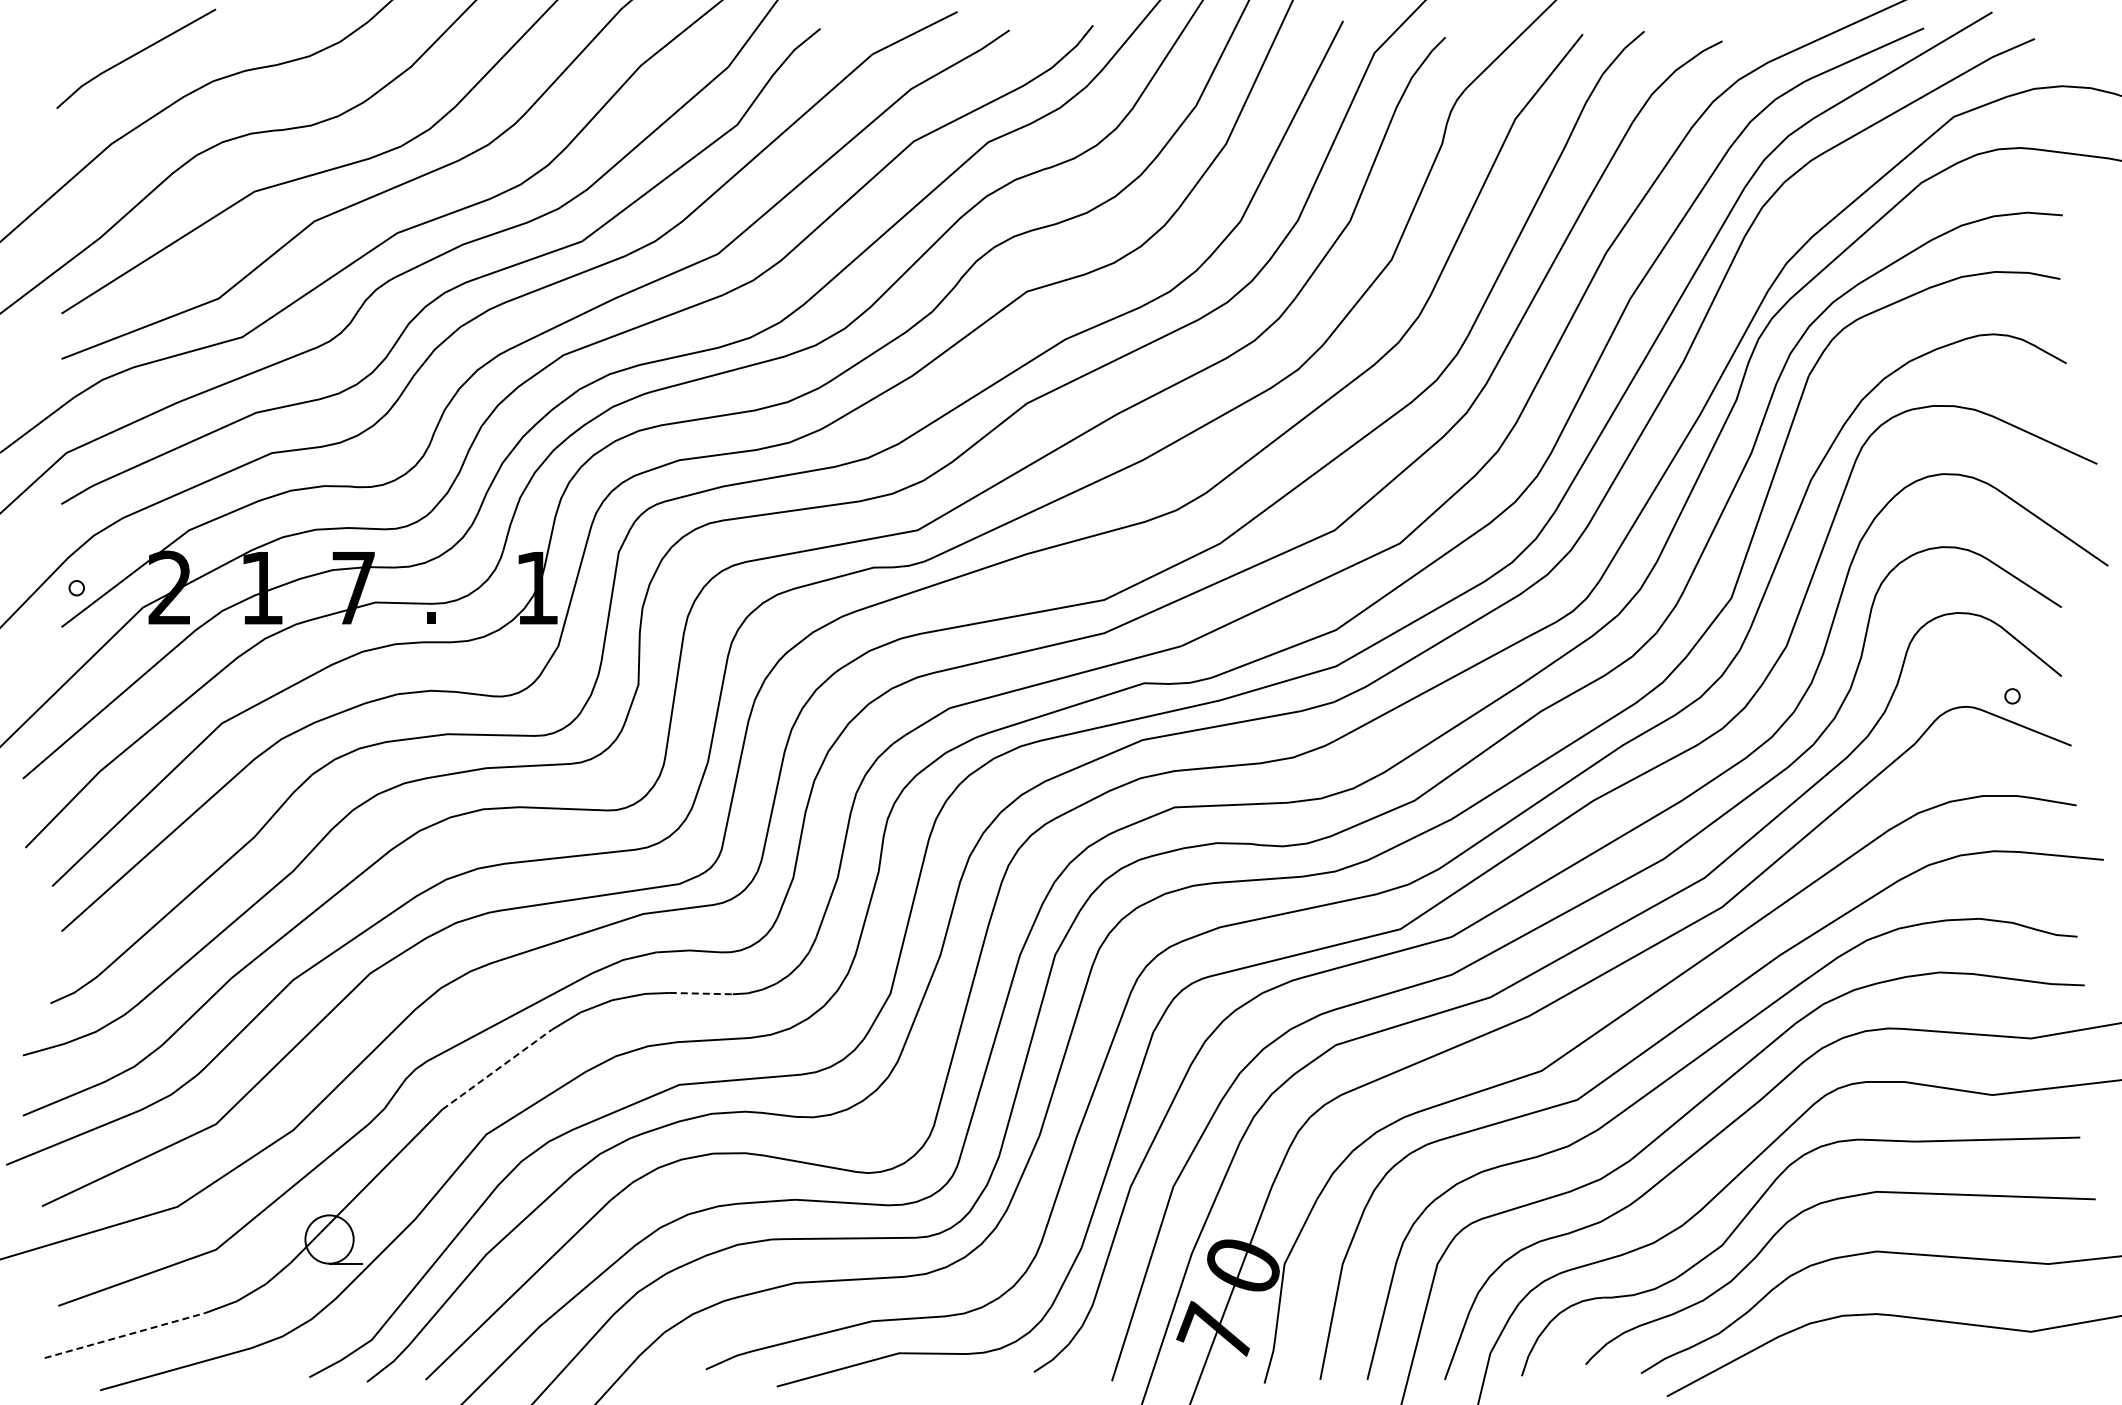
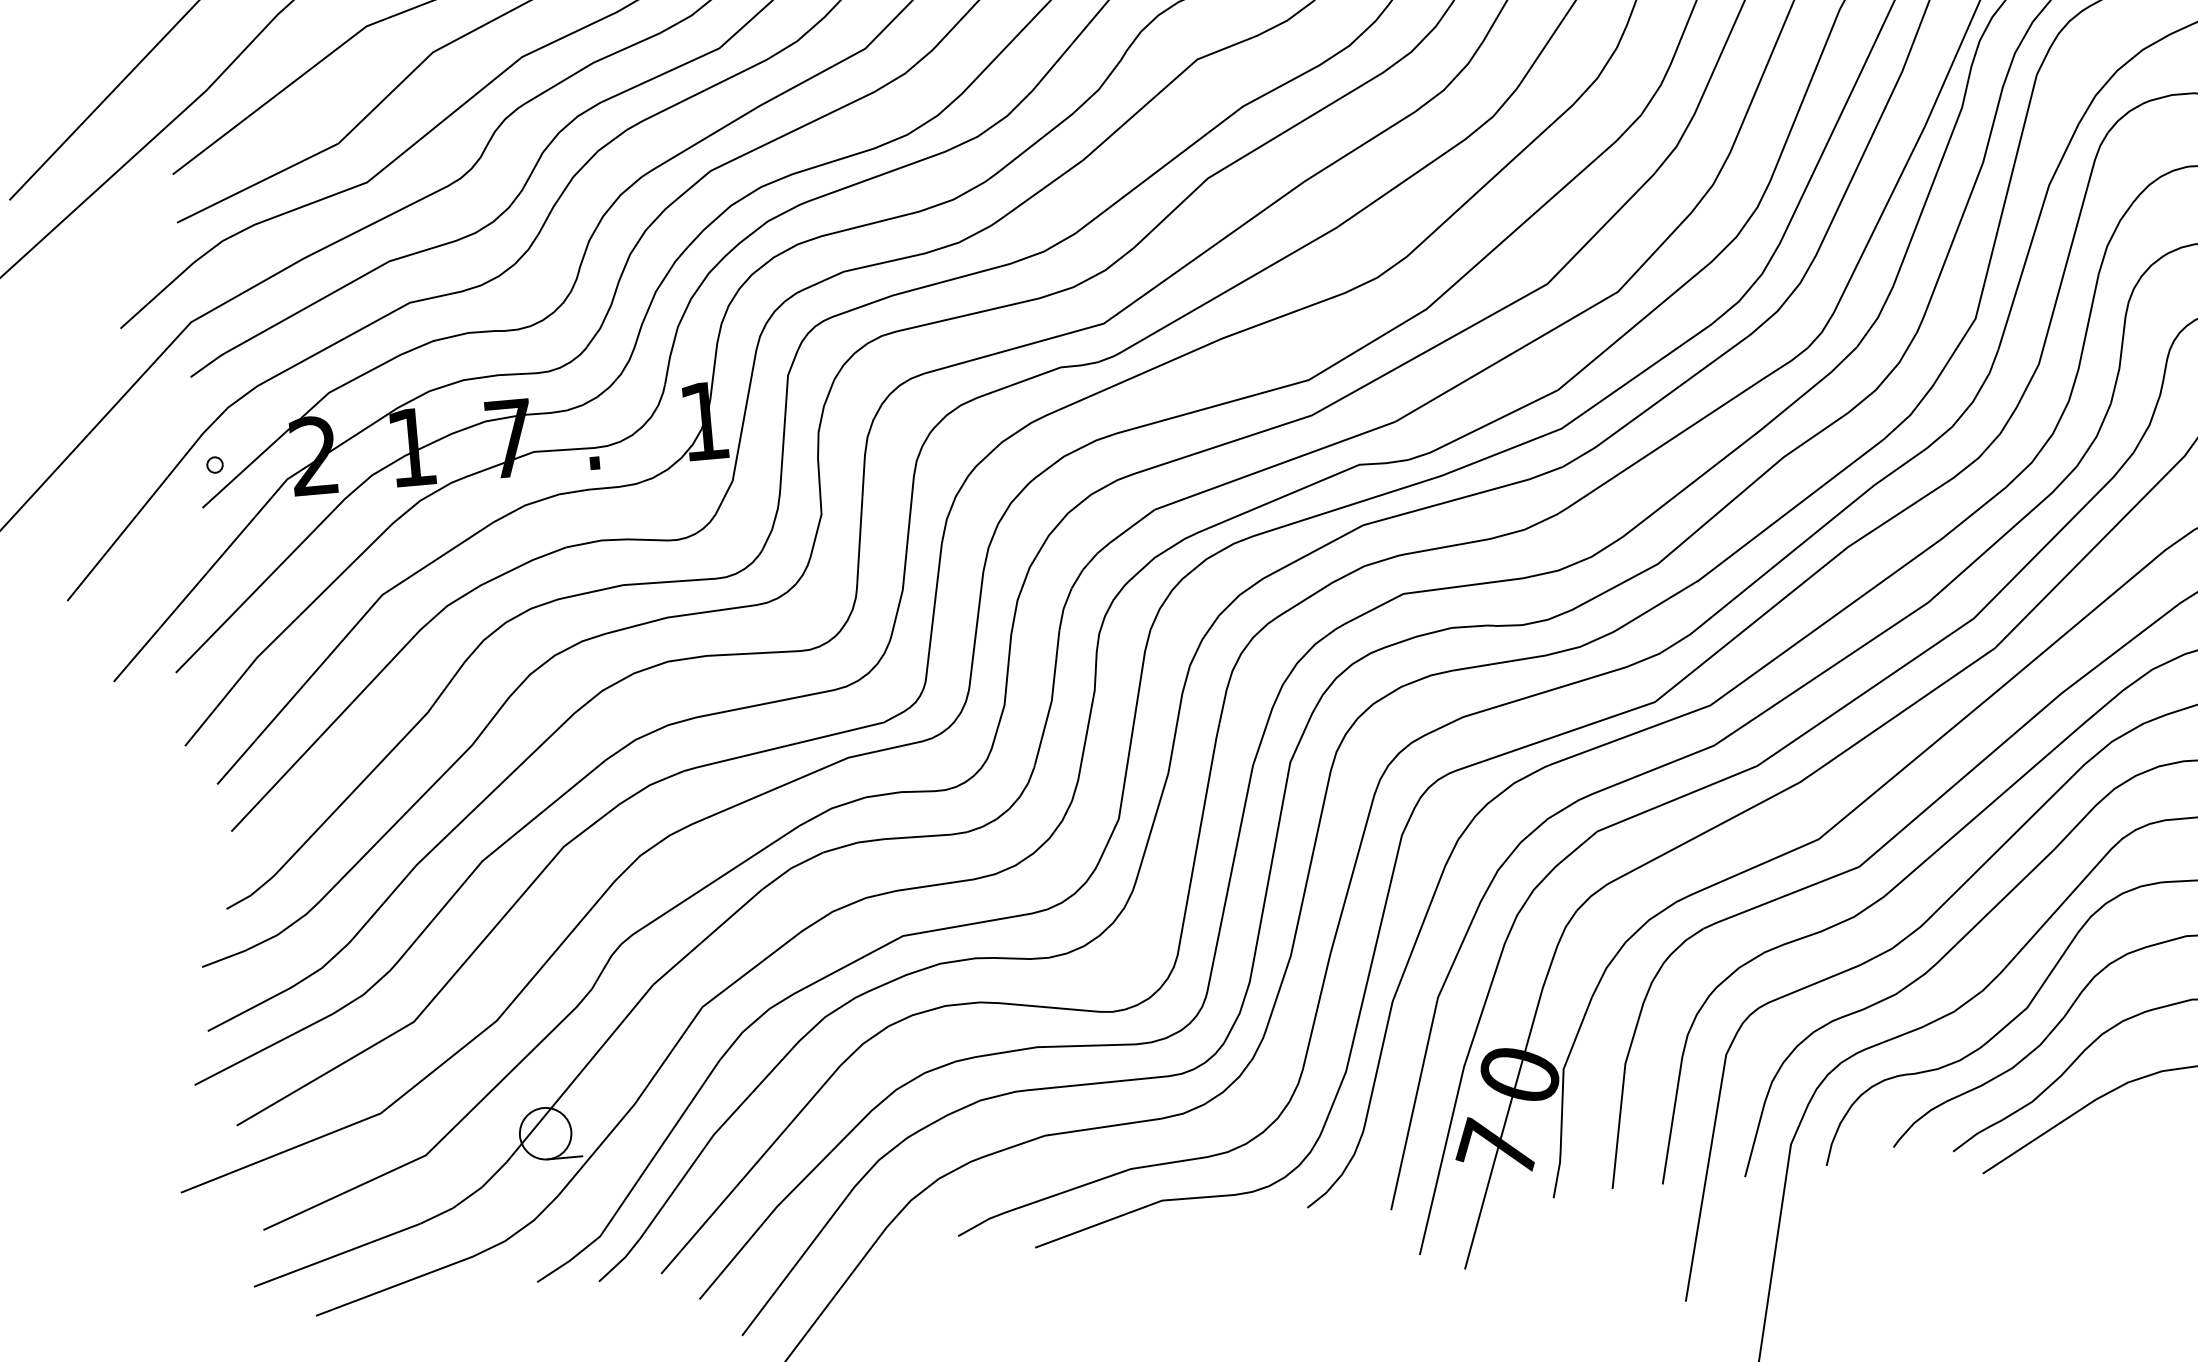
line: (701, 993) -> (917, 836), dashed -> solid
line: (497, 1069) -> (708, 936), dashed -> solid
line: (125, 1335) -> (337, 1255), dashed -> solid

